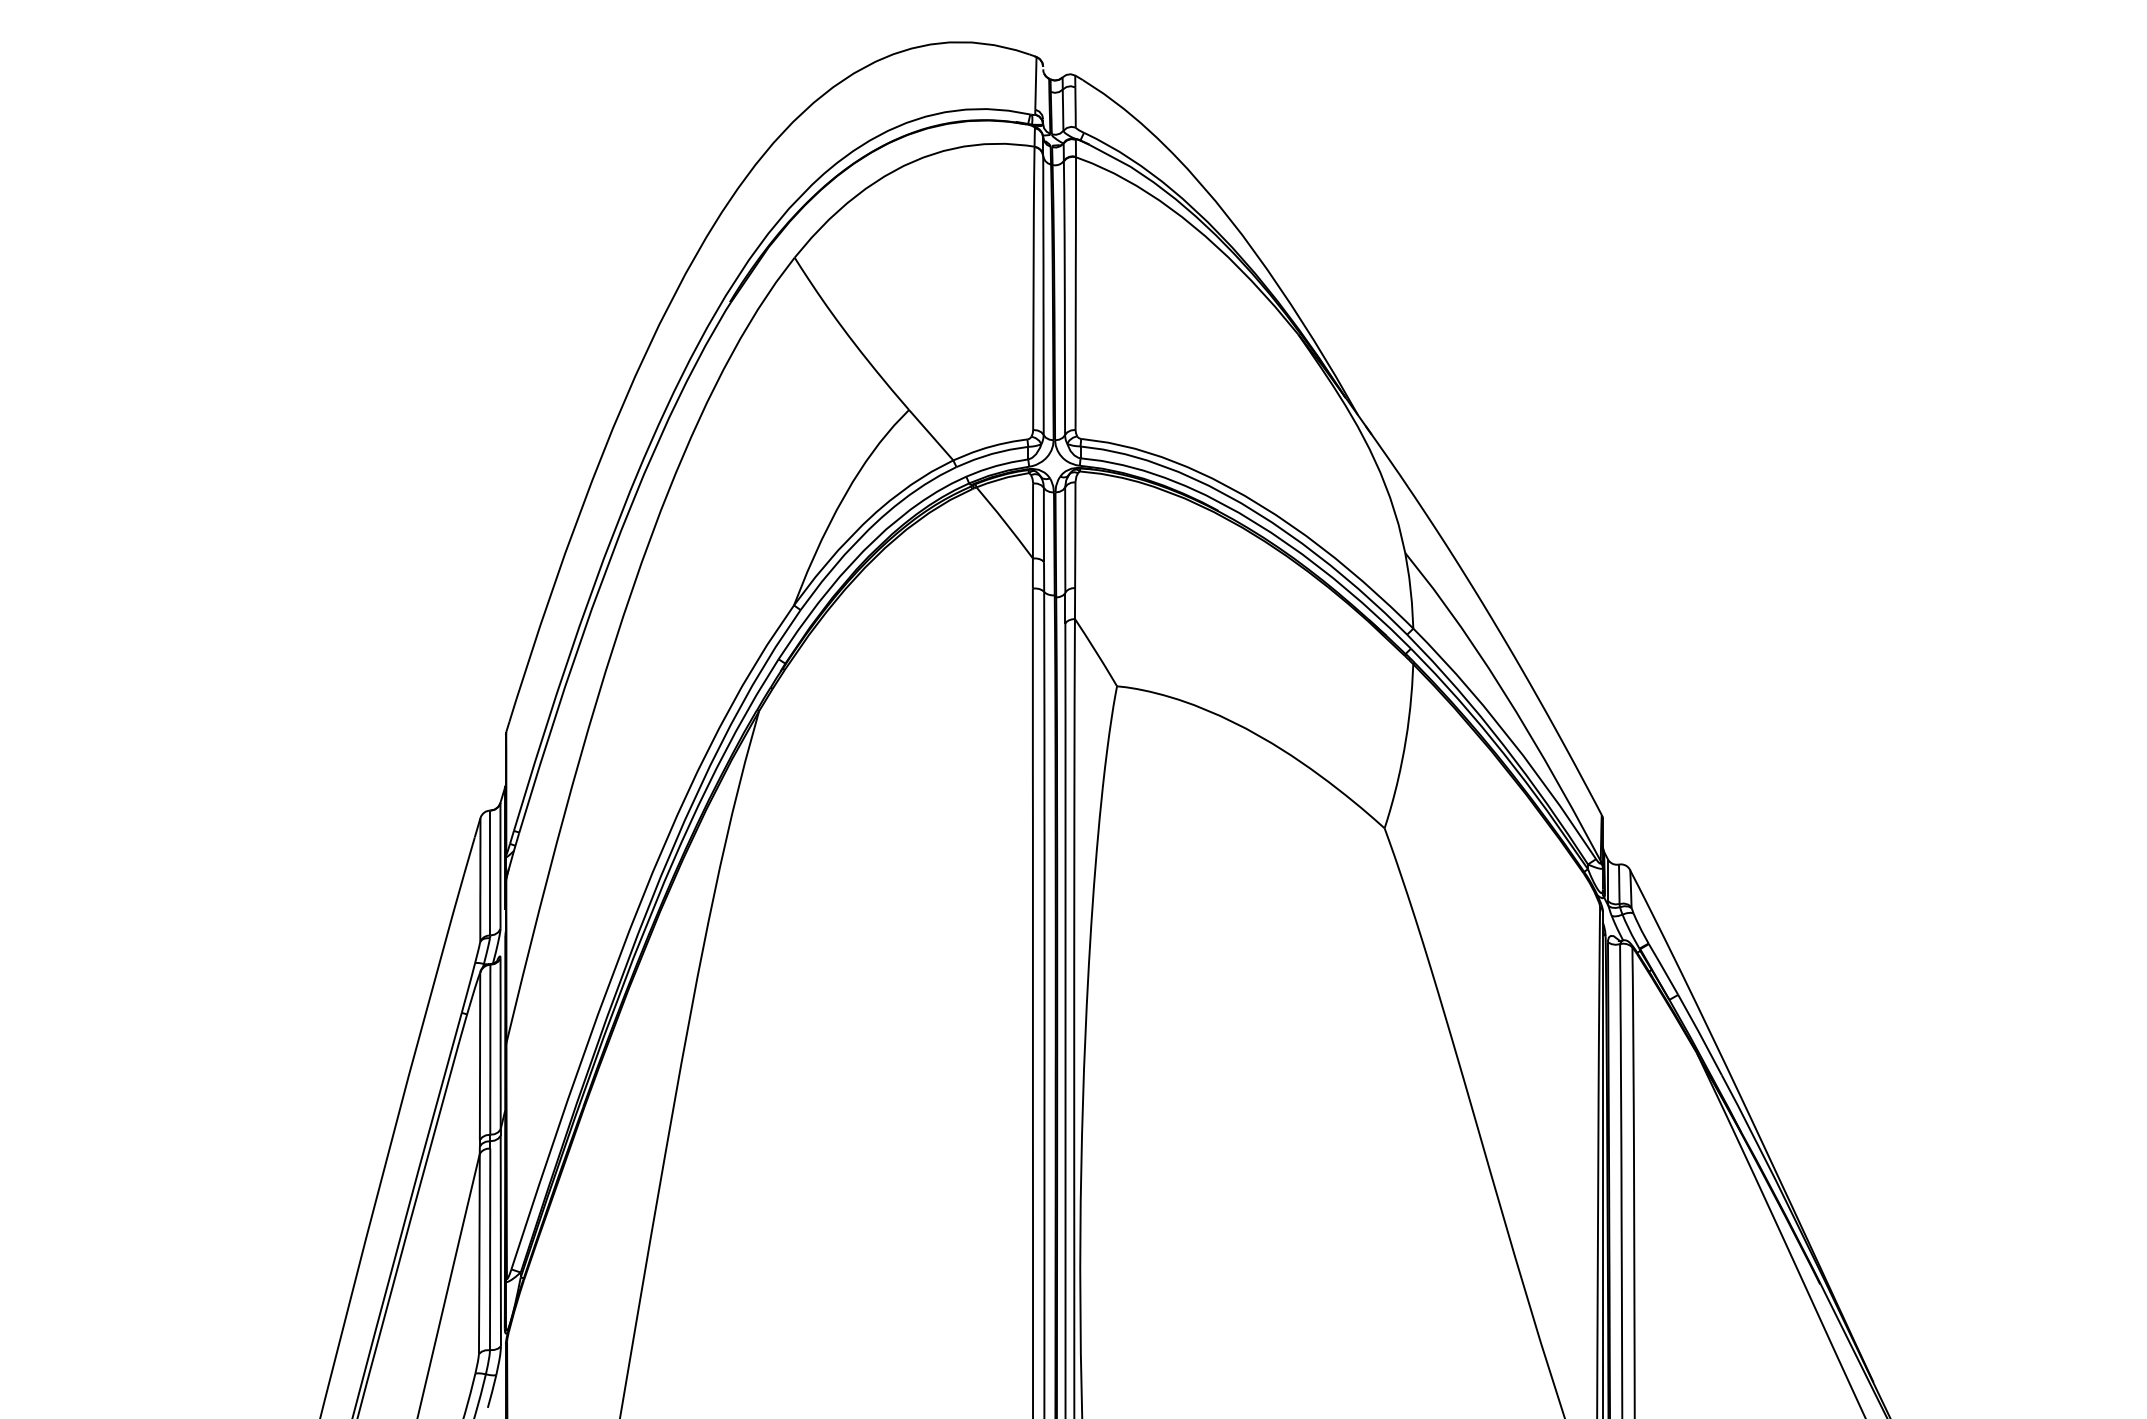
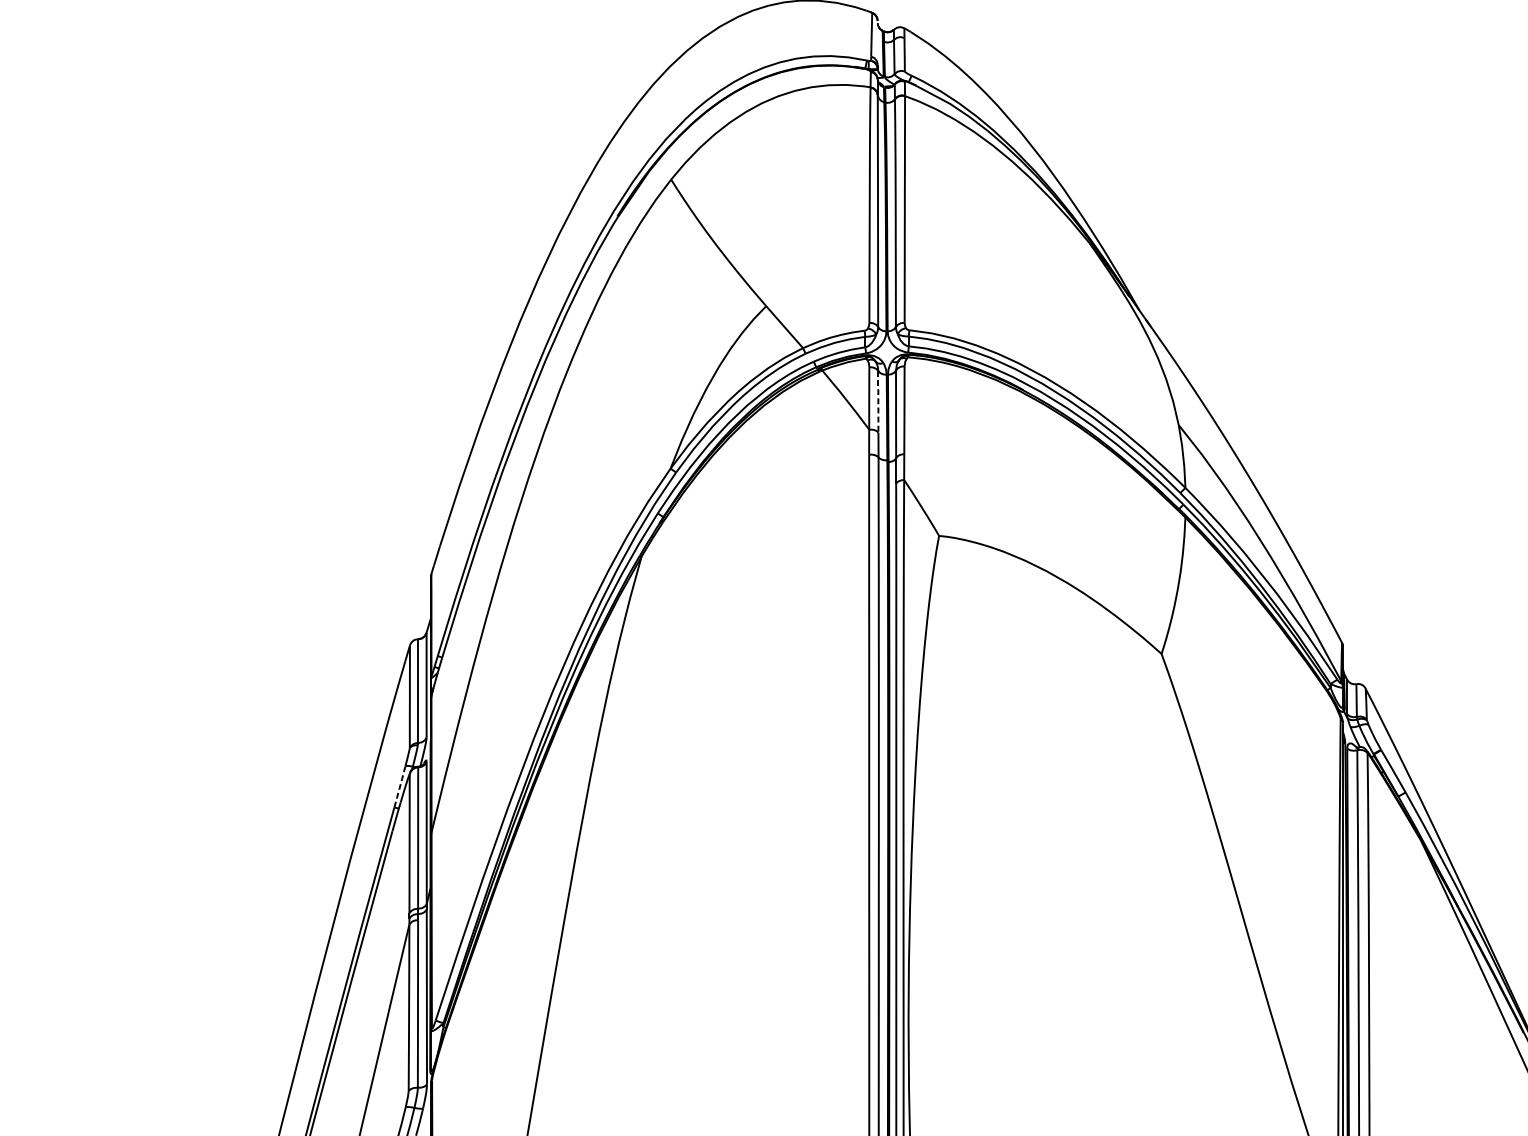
line: (1043, 525) -> (878, 402), solid -> dashed
line: (468, 988) -> (400, 787), solid -> dashed

